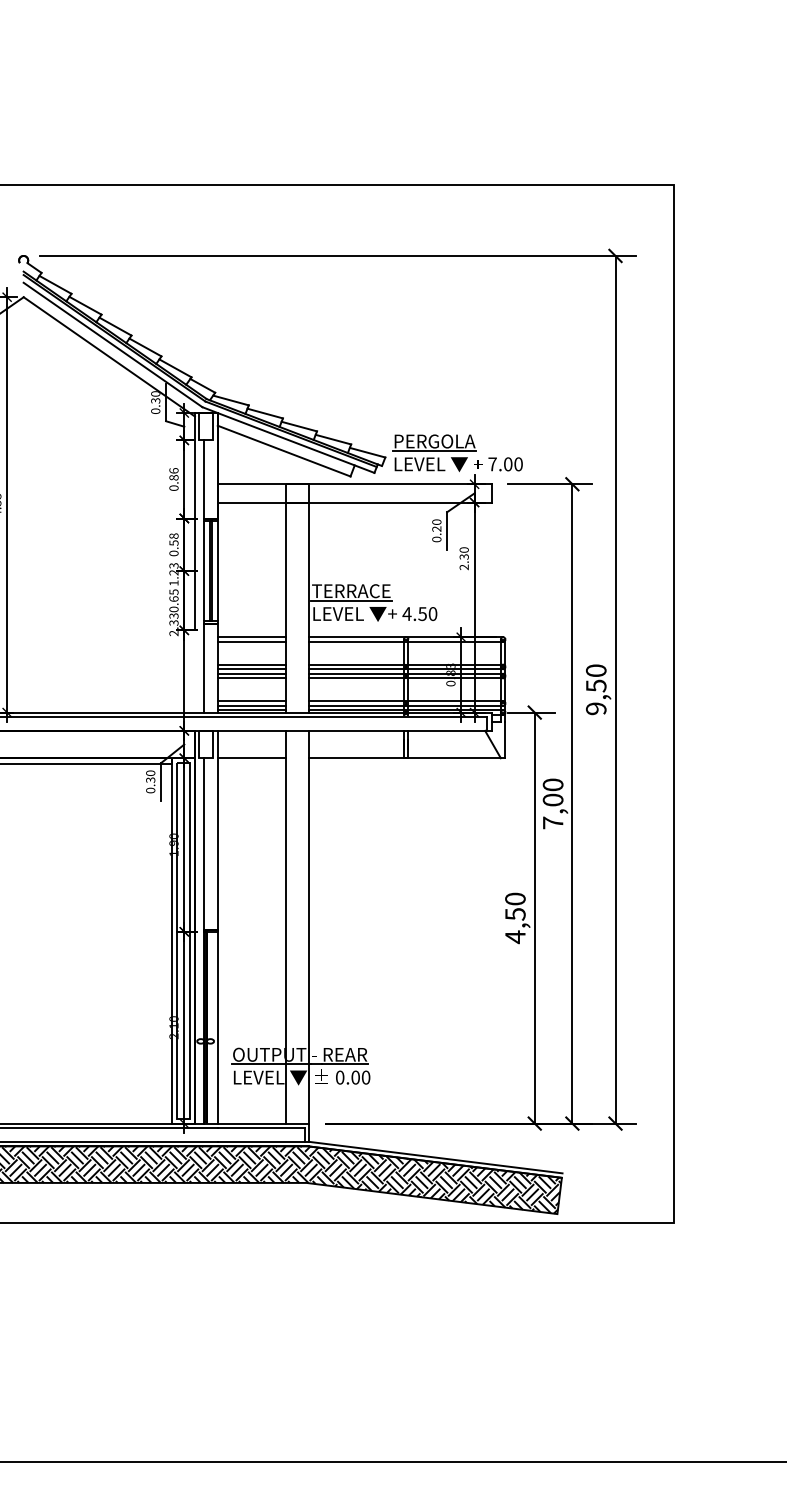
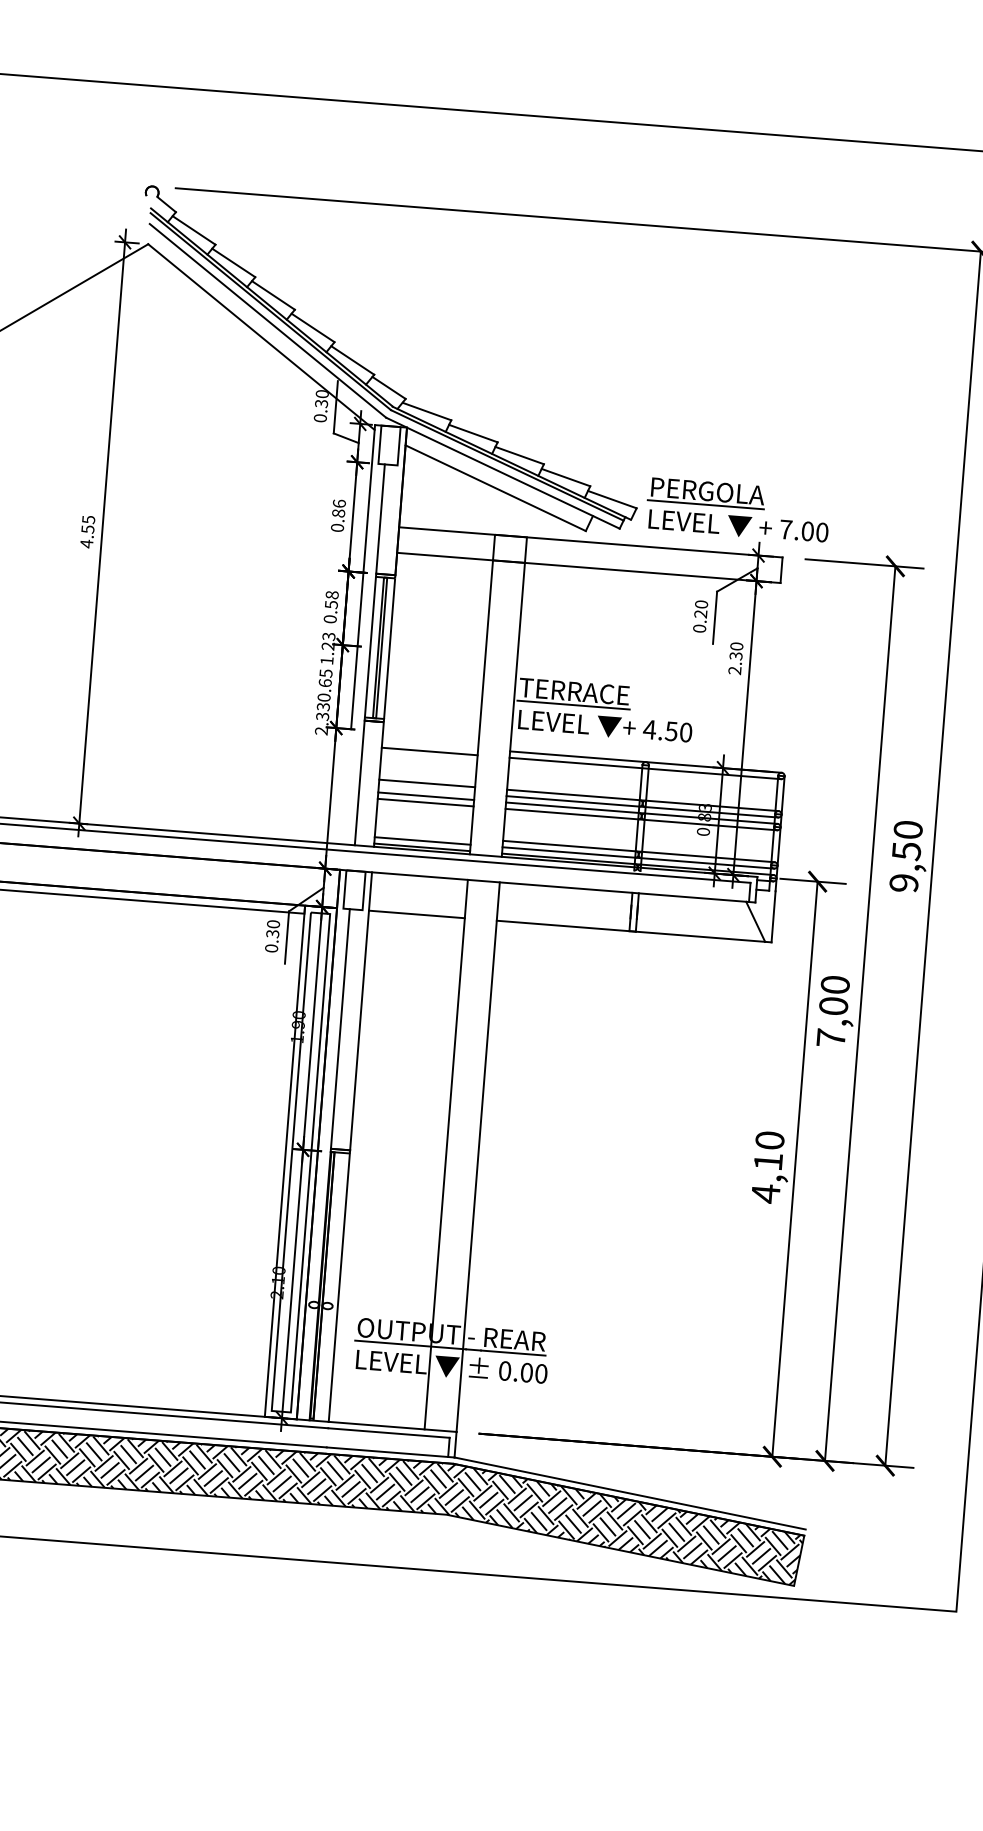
line: (251, 637) -> (429, 745), removed
line: (251, 669) -> (425, 790), removed
line: (251, 701) -> (422, 834), removed
text: (515, 914) -> (768, 1162), 4,50 -> 4,10

